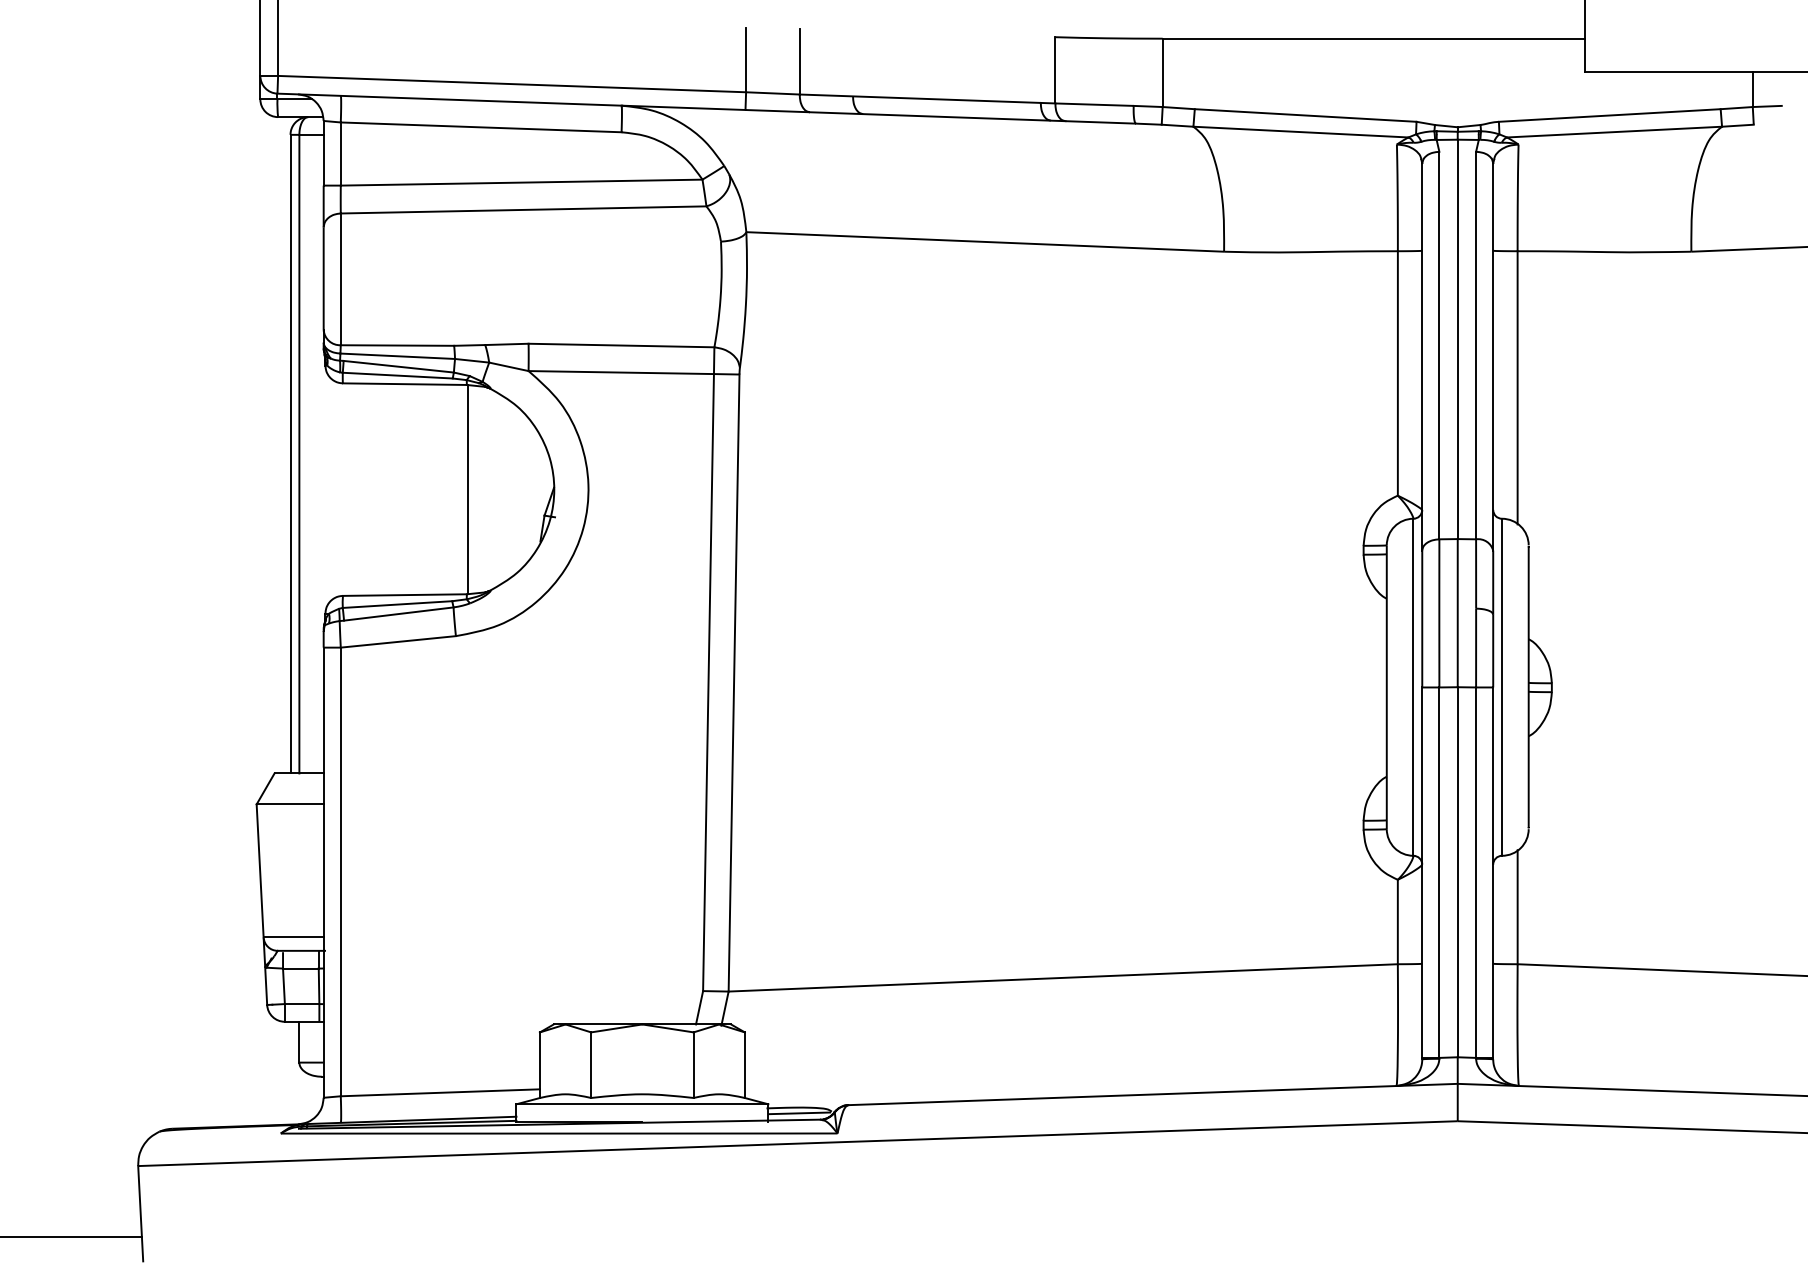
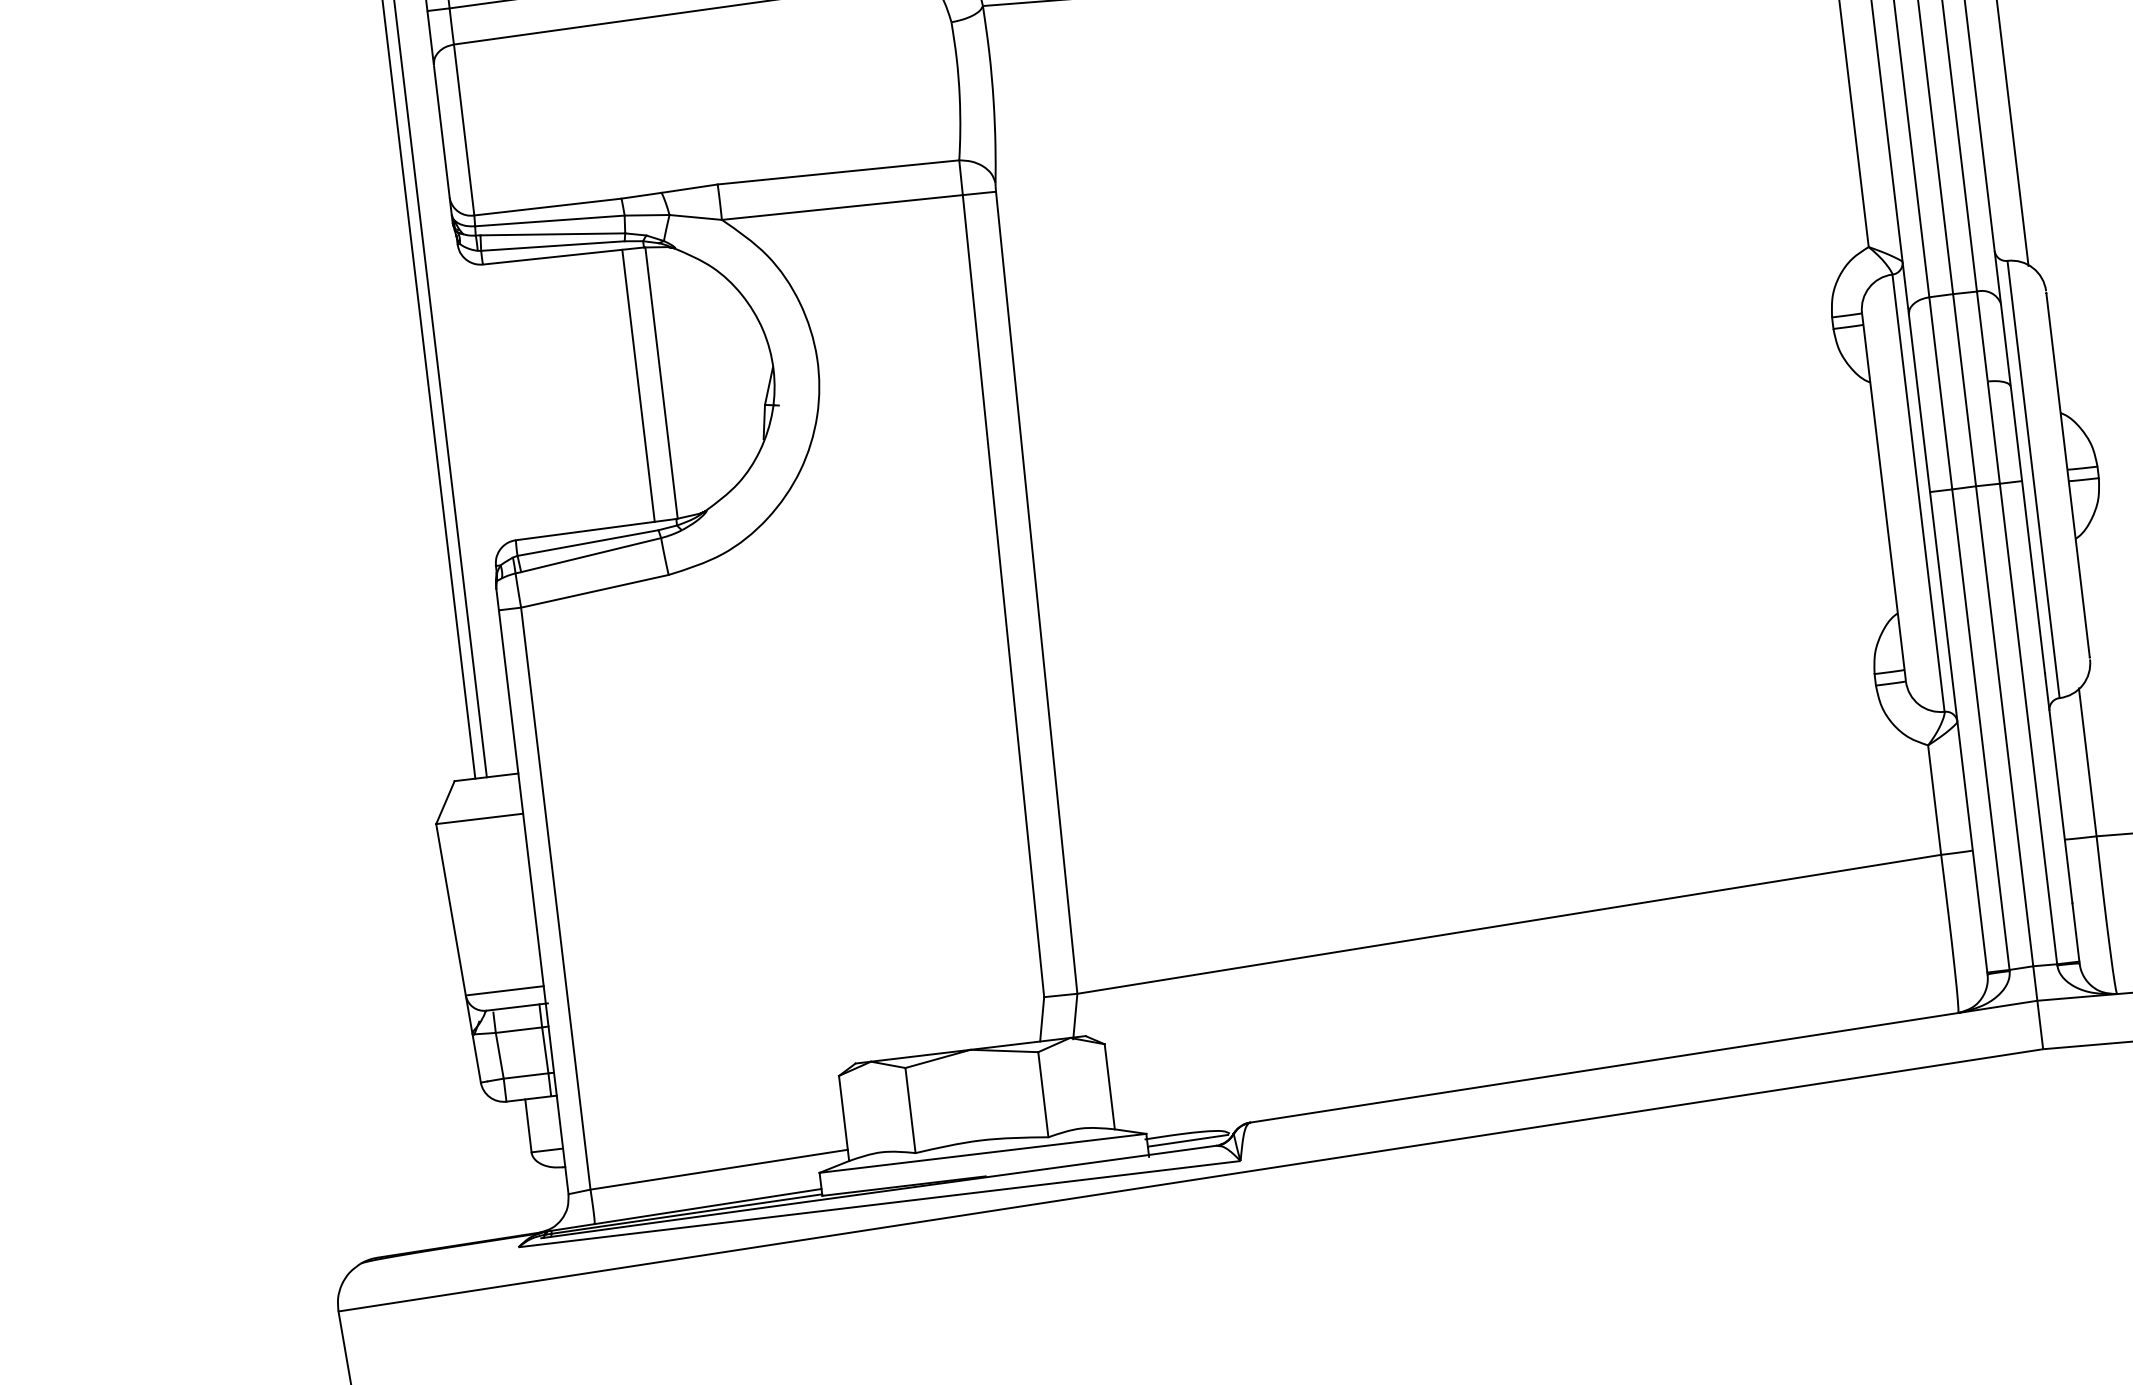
line: (450, 489) -> (638, 385), added

